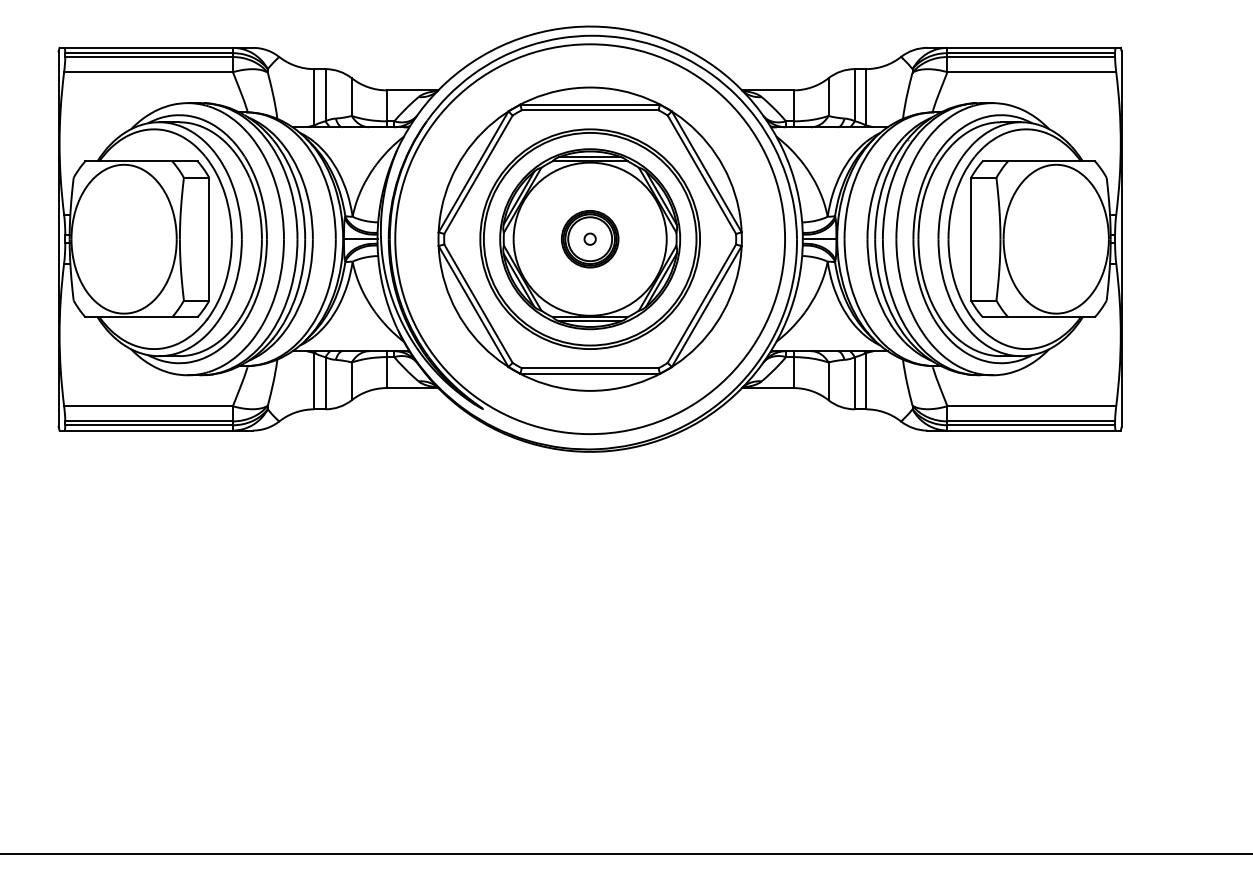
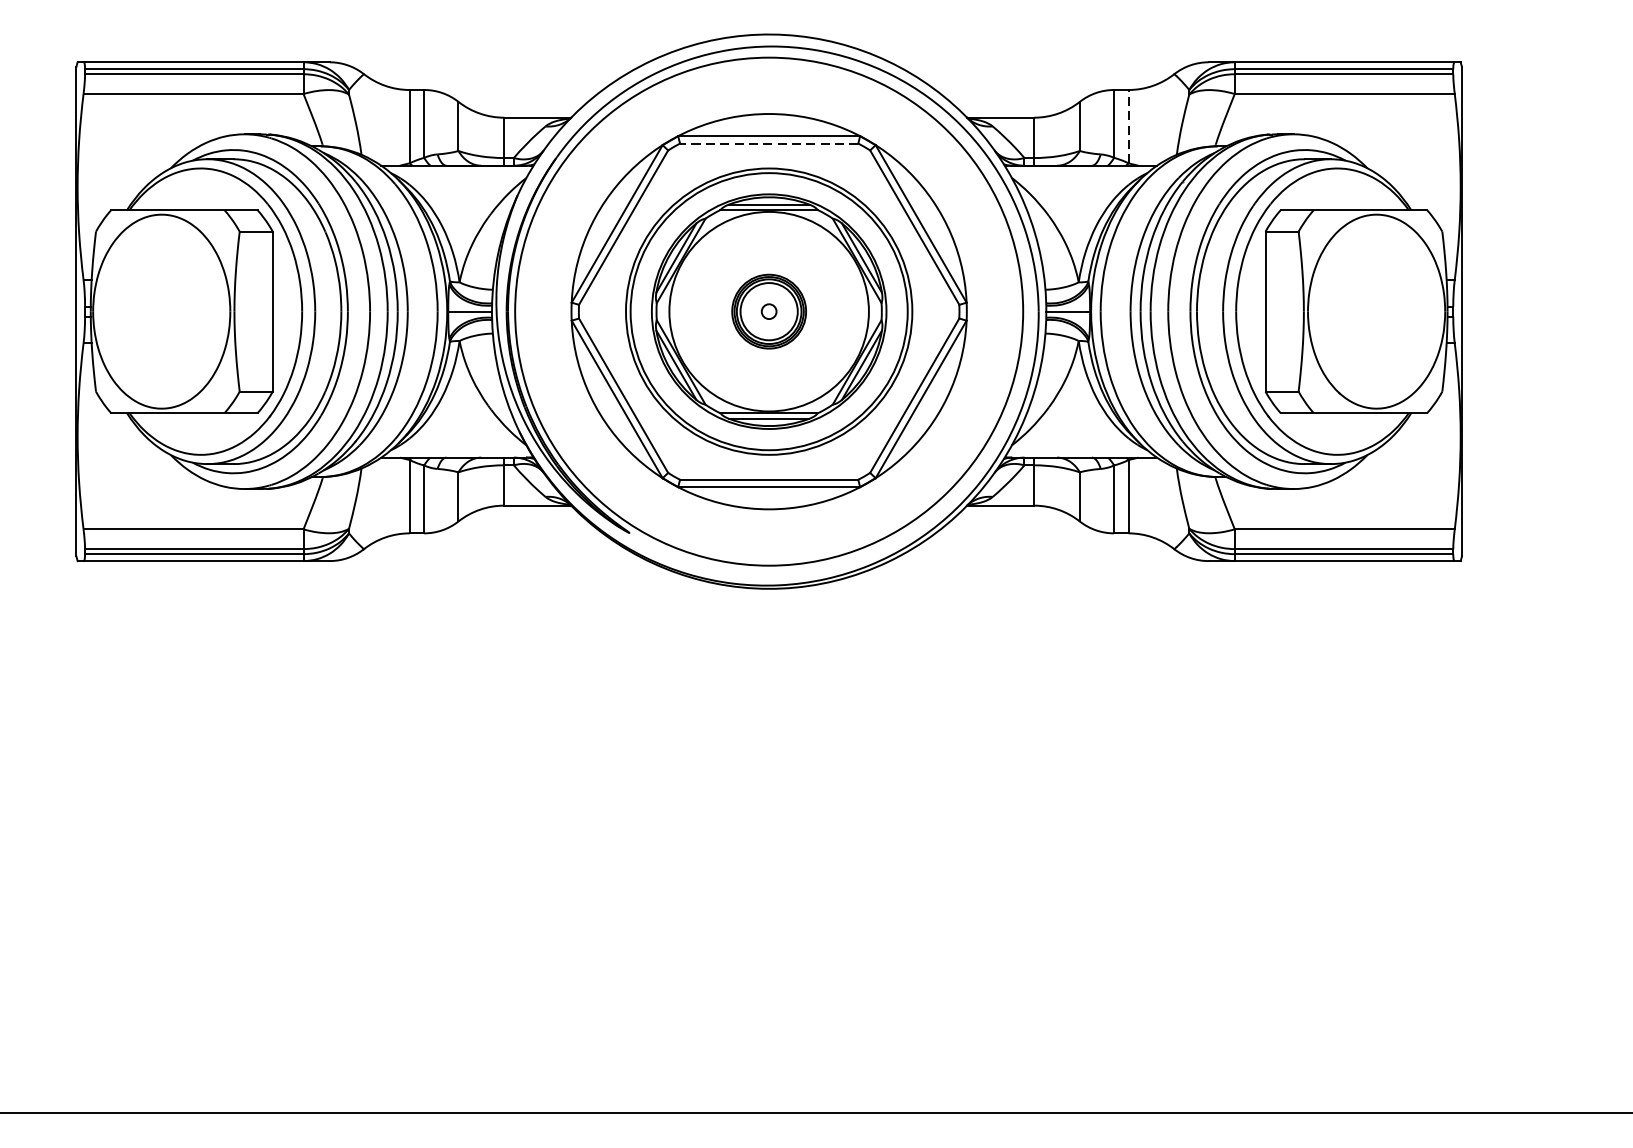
line: (866, 96) -> (1129, 125), solid -> dashed
line: (589, 110) -> (768, 143), solid -> dashed

